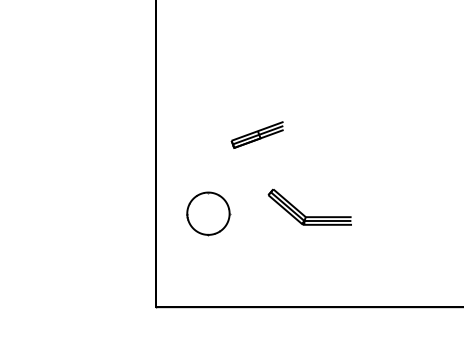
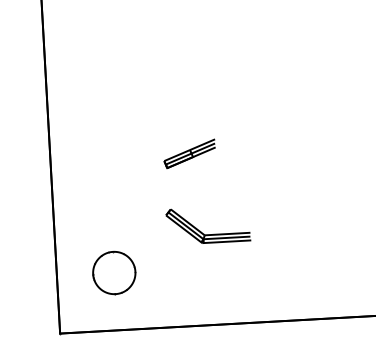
part: (256, 134) -> (188, 153), moved
part: (208, 213) -> (114, 272), moved

